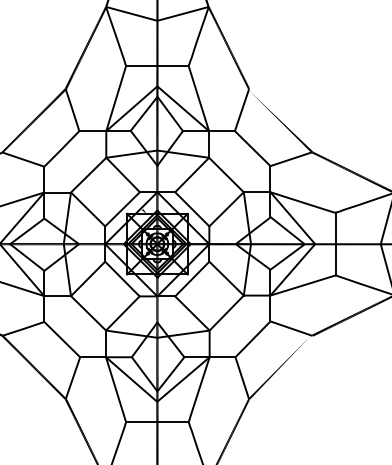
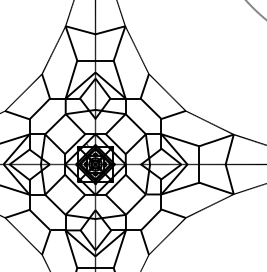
fill: (280, 118) -> (167, 91), added
fill: (280, 367) -> (167, 236), added

